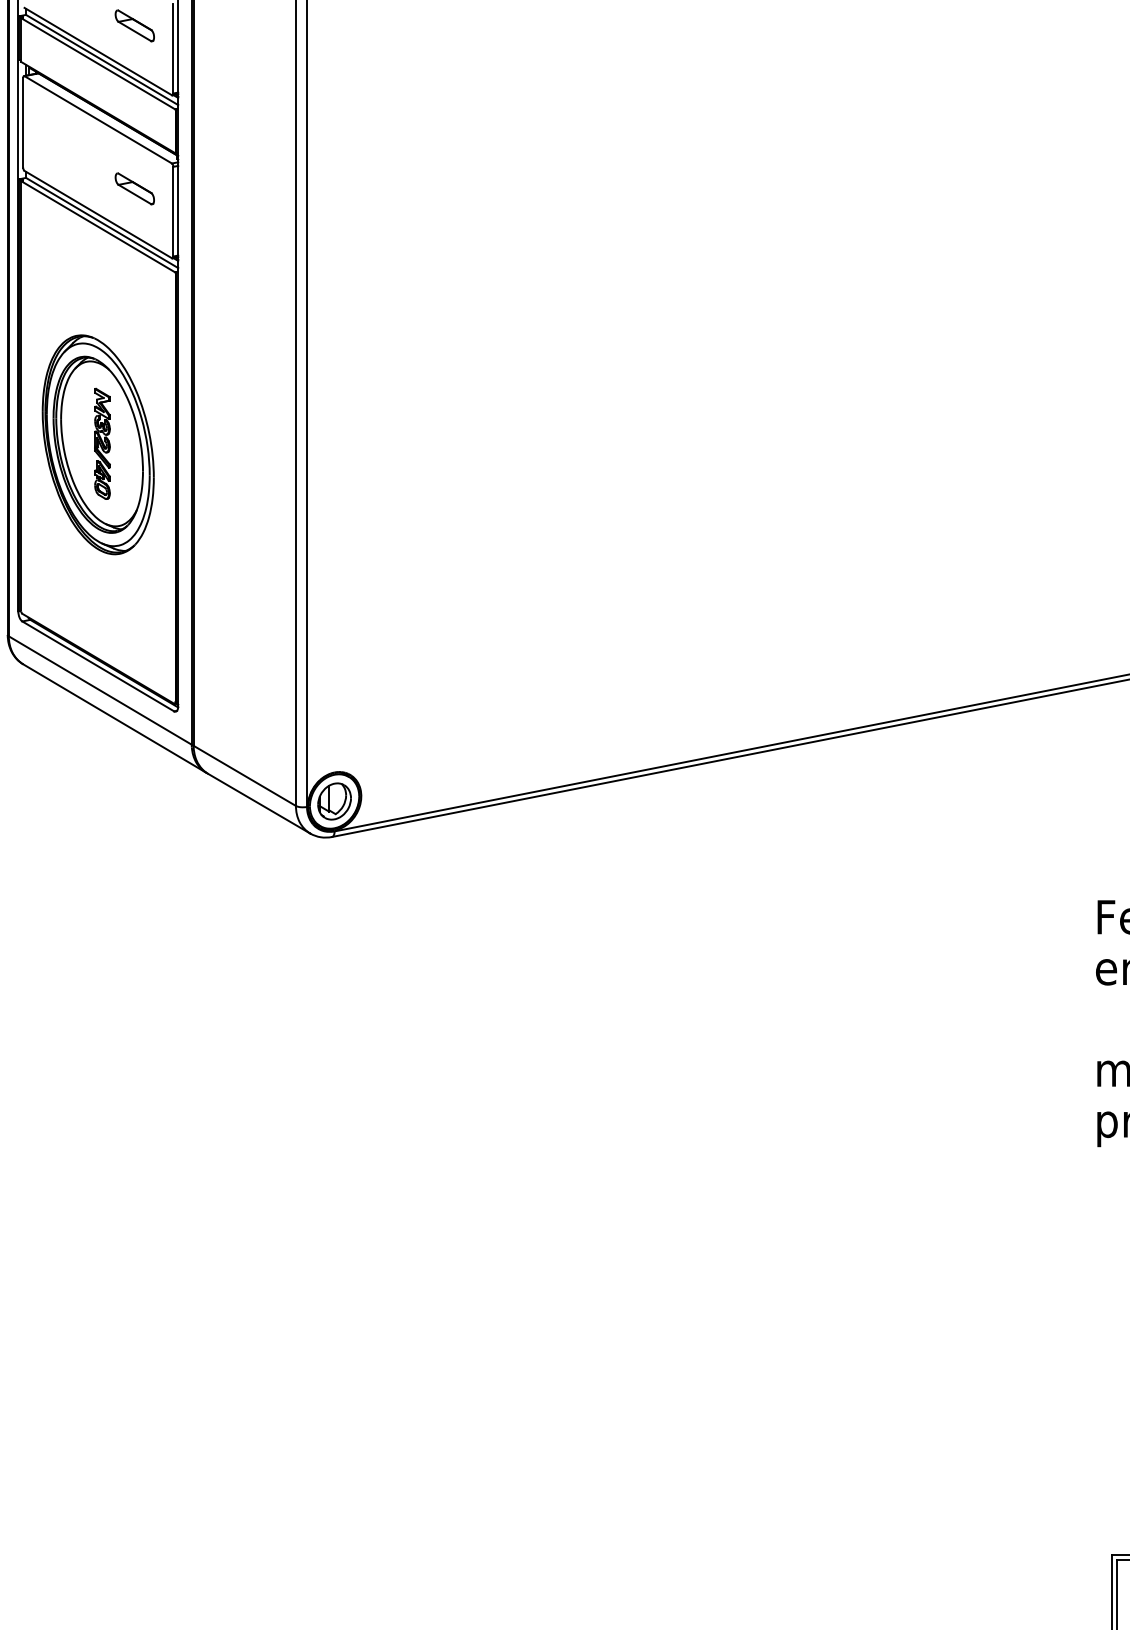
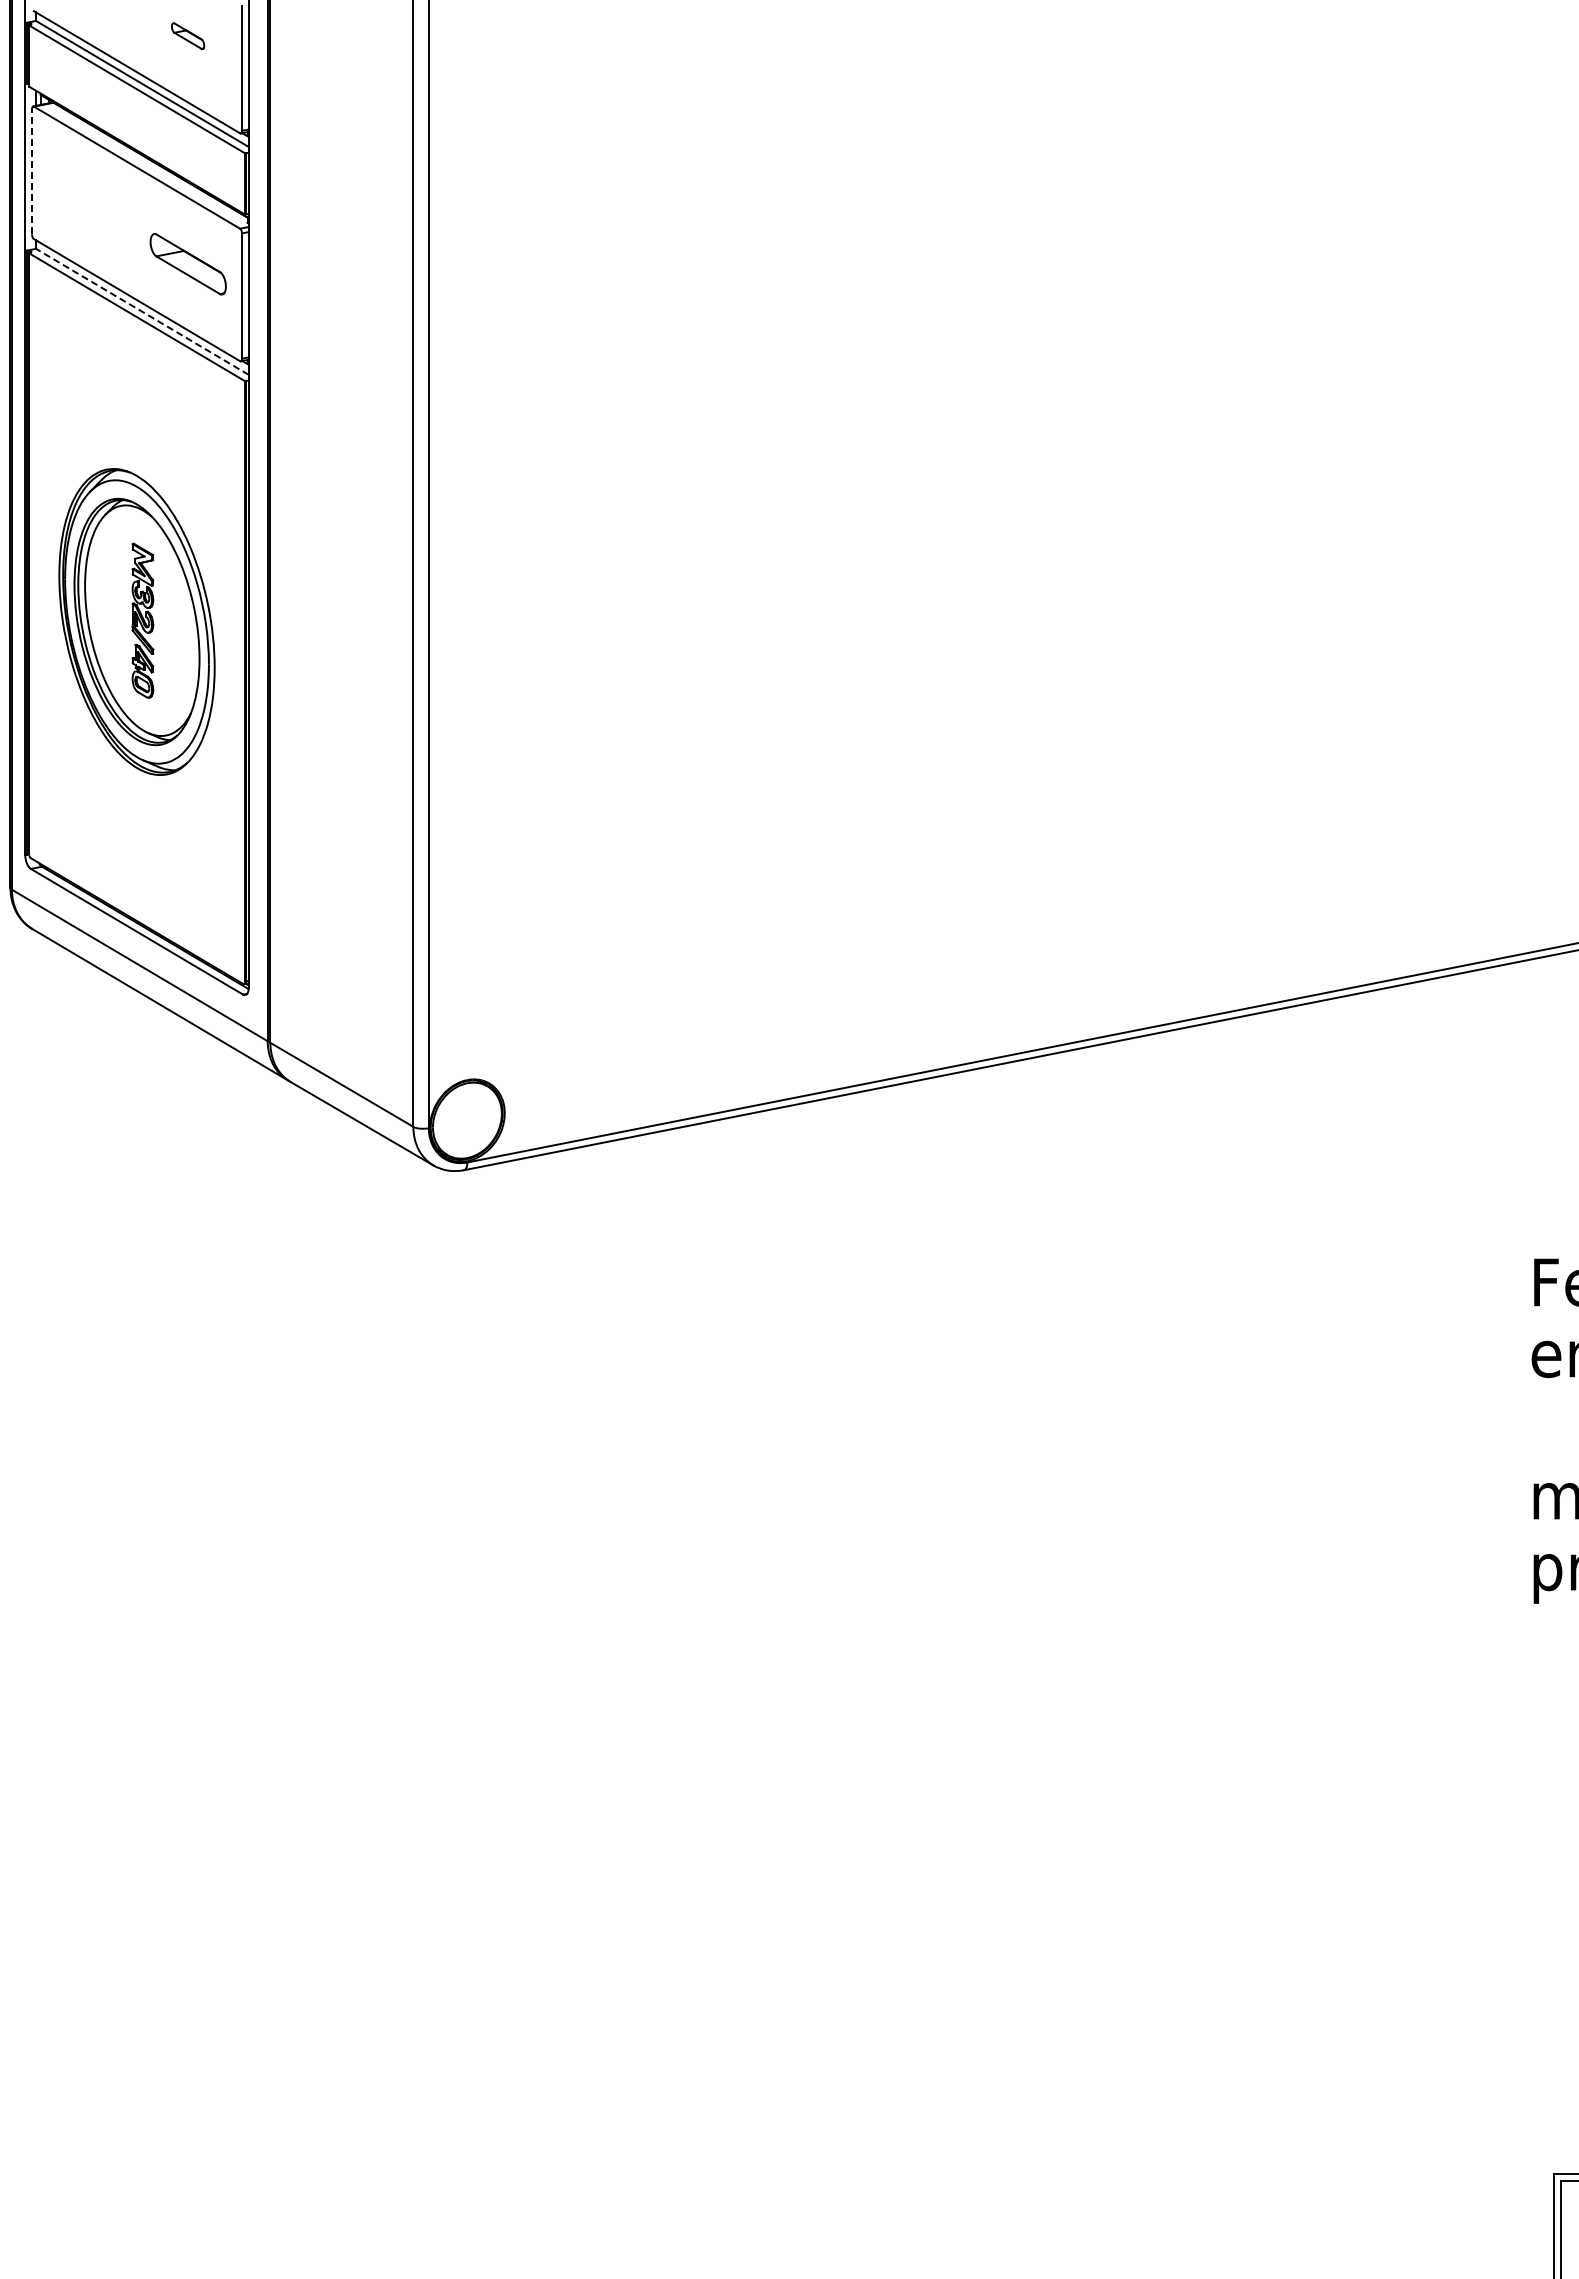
part: (134, 25) -> (187, 35), size x0.6
line: (23, 122) -> (32, 171), solid -> dashed
part: (134, 188) -> (187, 263), size x1.4
line: (102, 222) -> (142, 311), solid -> dashed
part: (334, 801) -> (467, 1120), removed

